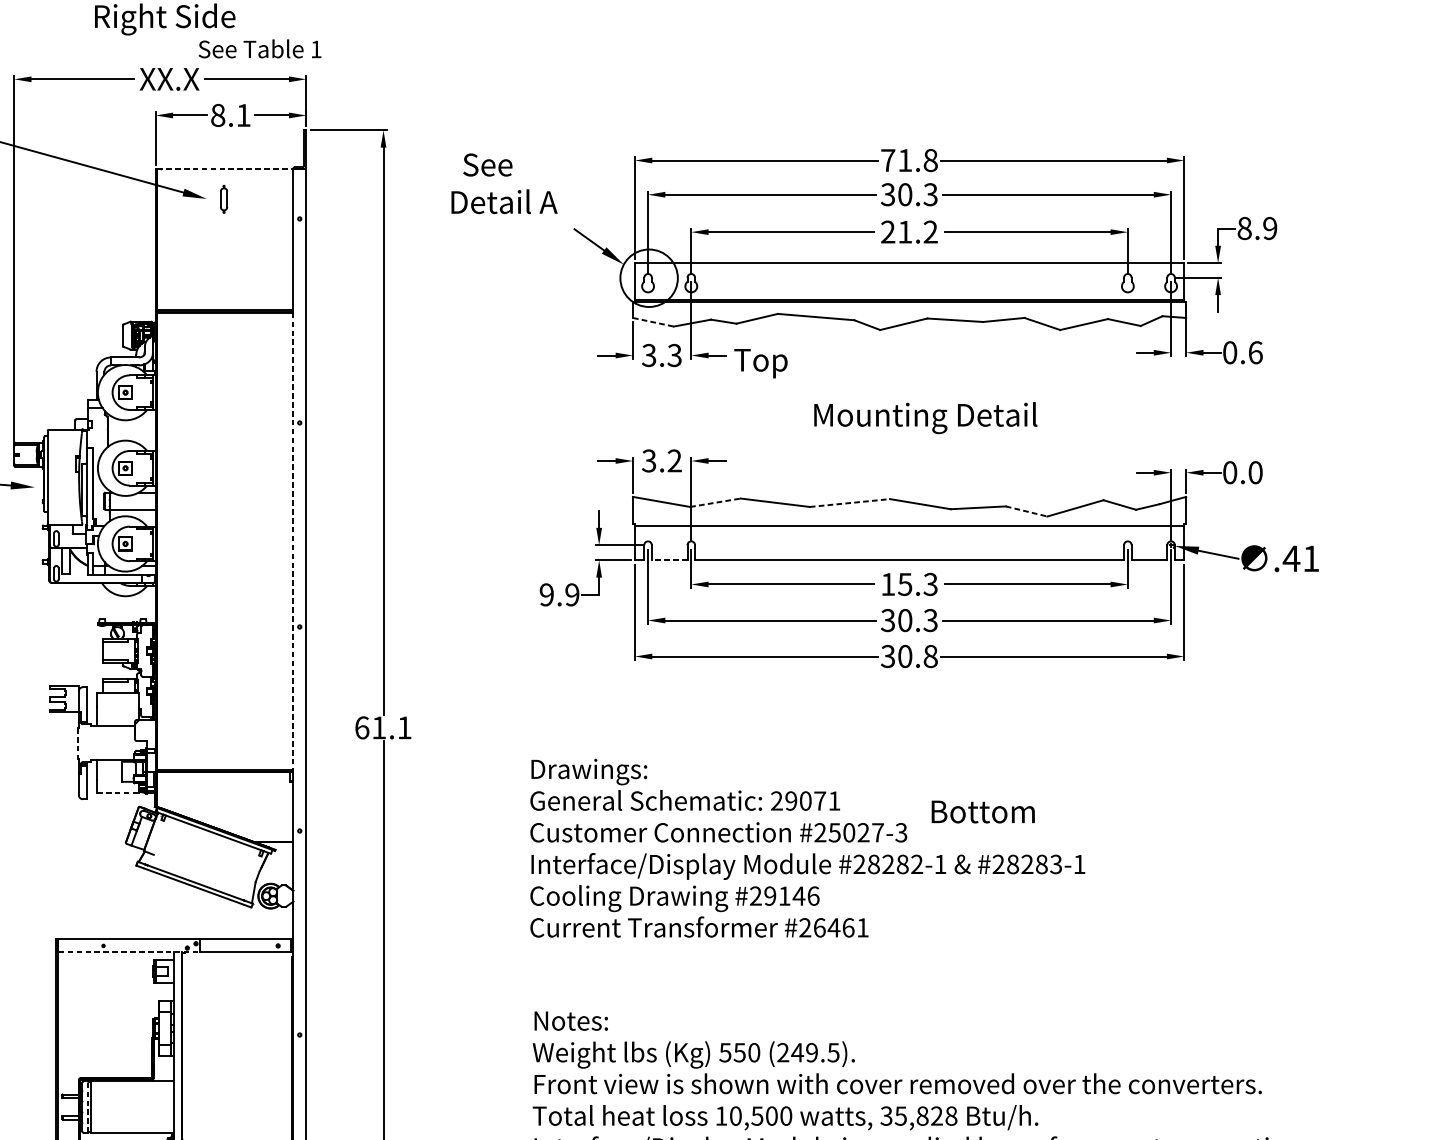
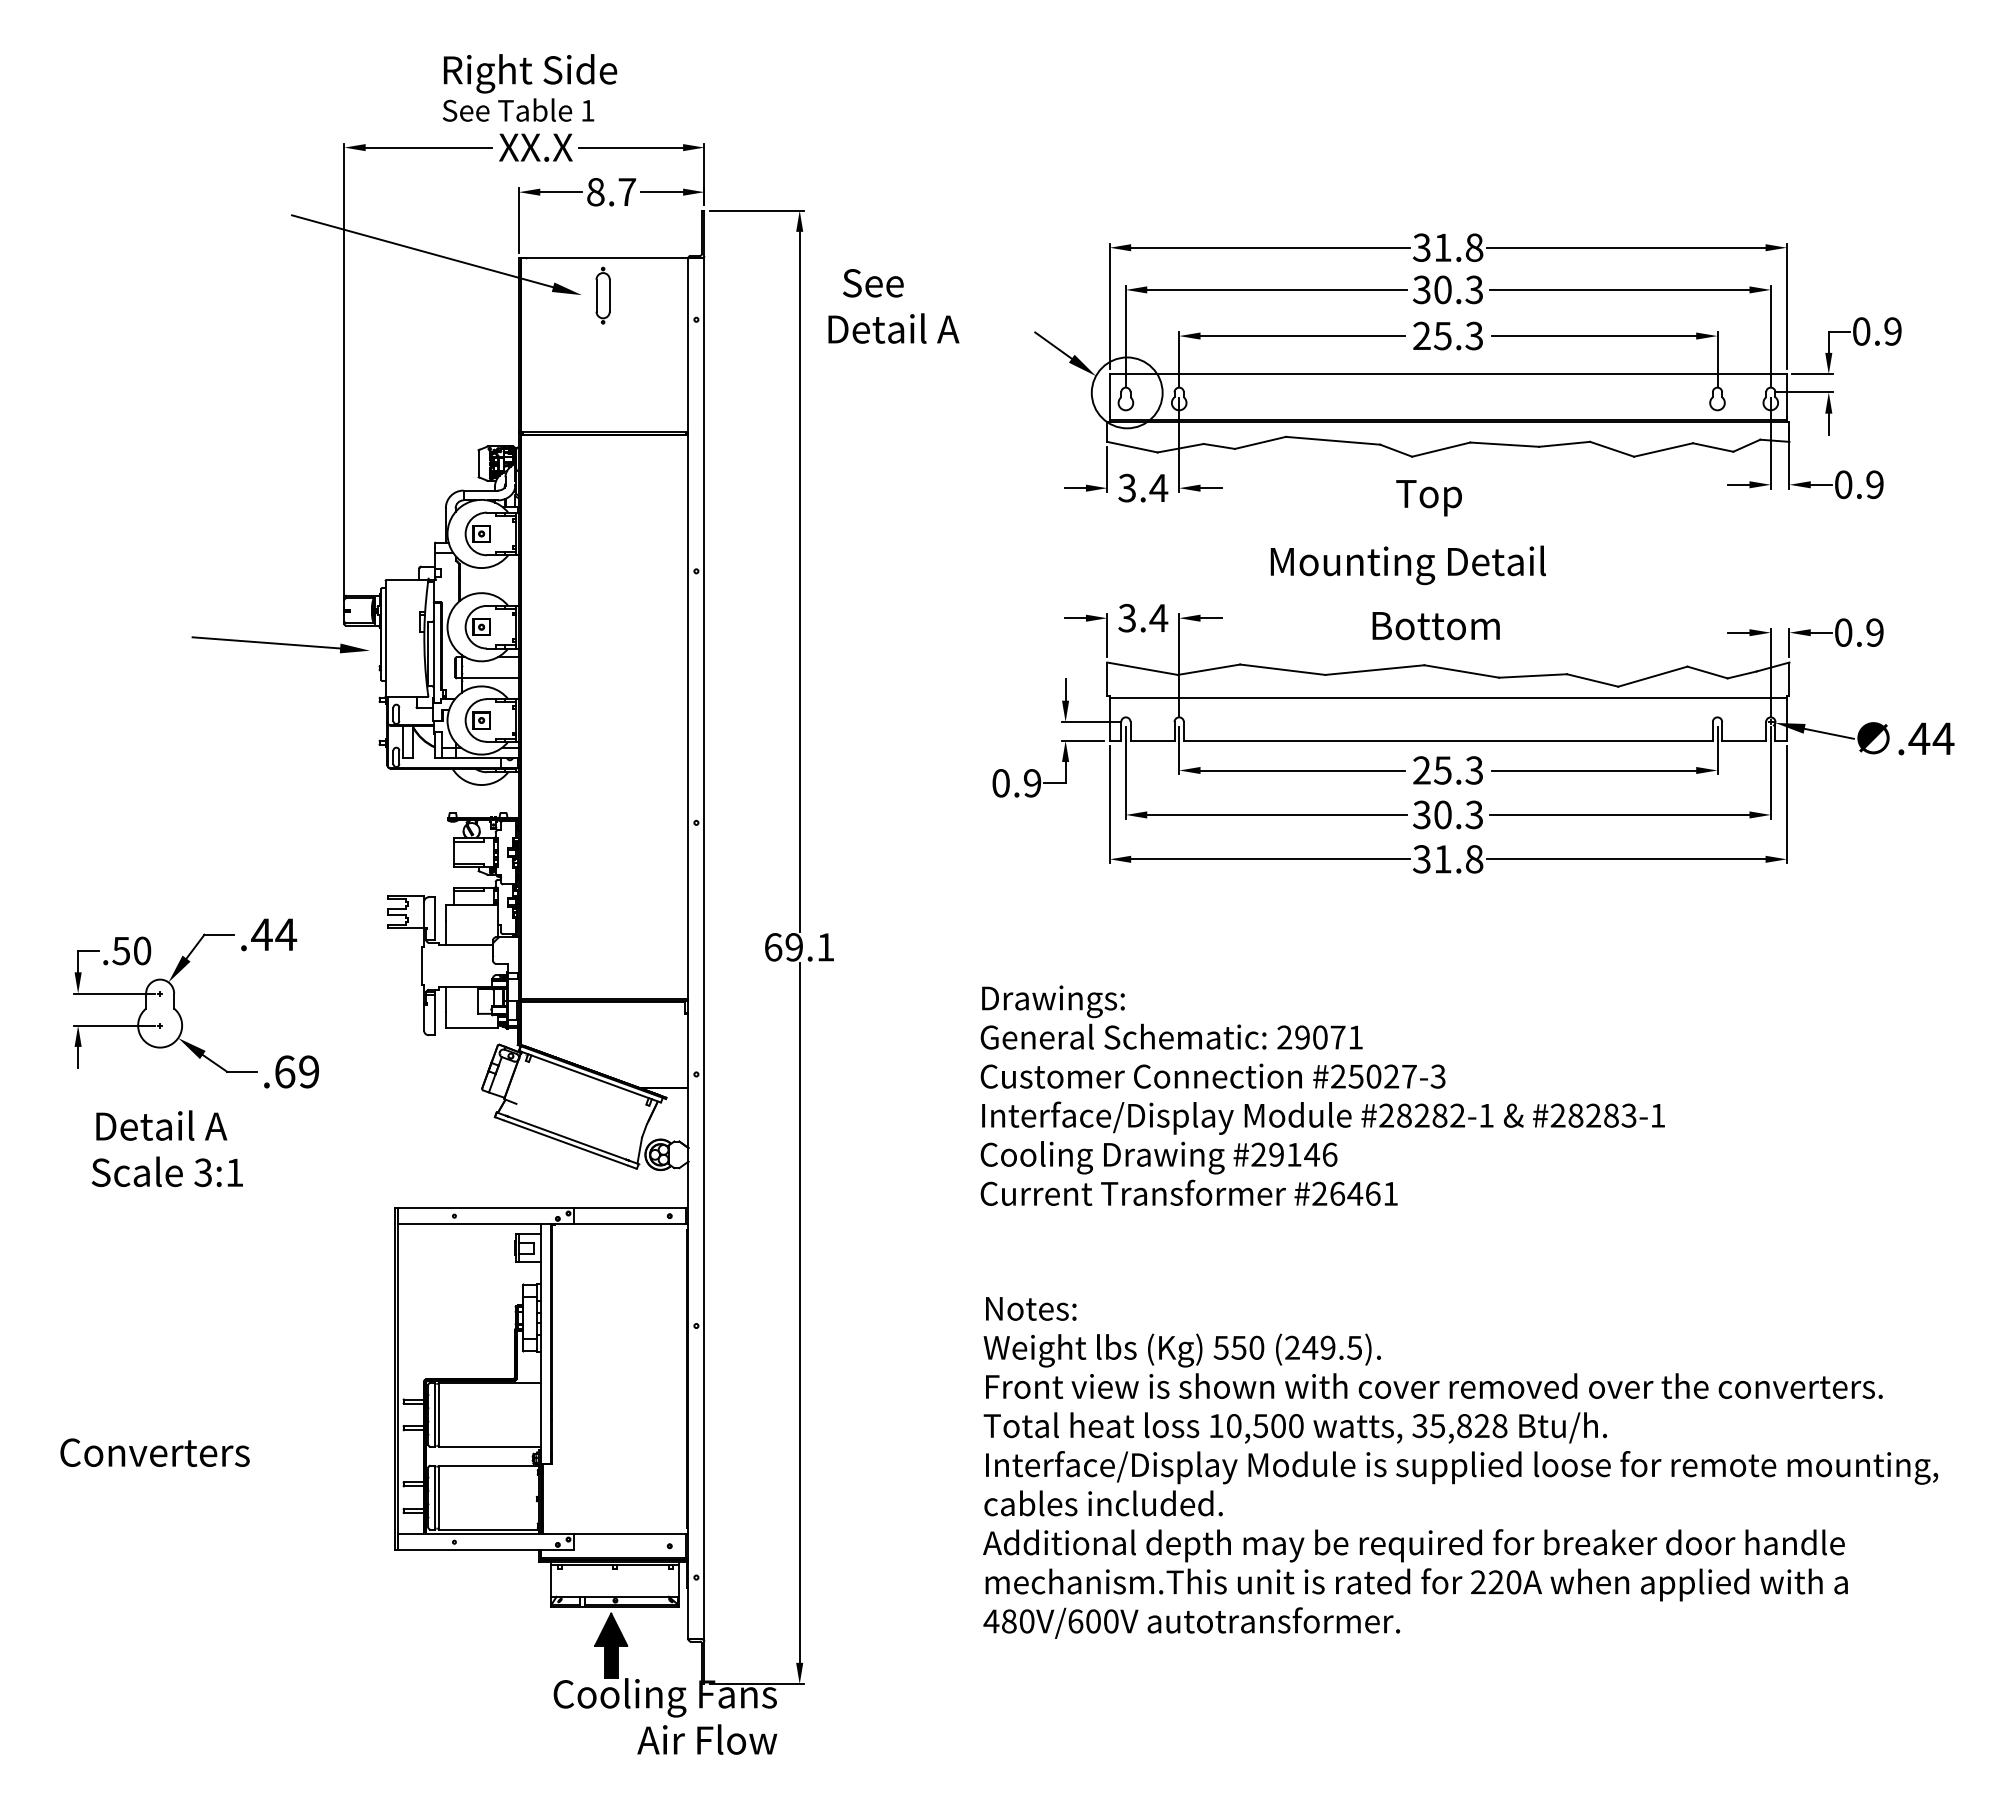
text: (260, 48) -> (518, 109), moved
text: (243, 114) -> (627, 191), 8.1 -> 8.7
text: (887, 160) -> (1421, 247), 71.8 -> 31.8
line: (225, 169) -> (604, 258), dashed -> solid
text: (504, 183) -> (893, 306), moved
part: (223, 199) -> (602, 295), size x1.67
text: (1244, 228) -> (1861, 331), 8.9 -> 0.9
text: (917, 232) -> (1458, 336), 21.2 -> 25.3
line: (653, 322) -> (1132, 447), dashed -> solid
text: (1255, 352) -> (1874, 484), 0.6 -> 0.9
text: (674, 354) -> (1158, 487), 3.3 -> 3.4
text: (760, 363) -> (1428, 498), moved
text: (925, 418) -> (1407, 565), moved
text: (674, 460) -> (1158, 617), 3.2 -> 3.4
text: (1255, 472) -> (1874, 632), 0.0 -> 0.9
line: (715, 502) -> (1209, 669), dashed -> solid
line: (849, 503) -> (1374, 670), dashed -> solid
line: (1027, 511) -> (1593, 680), dashed -> solid
line: (293, 541) -> (688, 717), dashed -> solid
text: (1311, 558) -> (1943, 738), .41 -> .44
line: (669, 560) -> (1152, 740), dashed -> solid
text: (887, 584) -> (1421, 770), 15.3 -> 25.3
text: (546, 595) -> (1000, 783), 9.9 -> 0.9
text: (904, 656) -> (1442, 859), 30.8 -> 31.8
text: (378, 728) -> (793, 947), 61.1 -> 69.1
line: (77, 743) -> (422, 966), dashed -> solid
line: (118, 792) -> (472, 1027), dashed -> solid
text: (982, 812) -> (1435, 626), moved
line: (130, 952) -> (487, 1224), dashed -> solid
line: (87, 1106) -> (434, 1414), dashed -> solid

